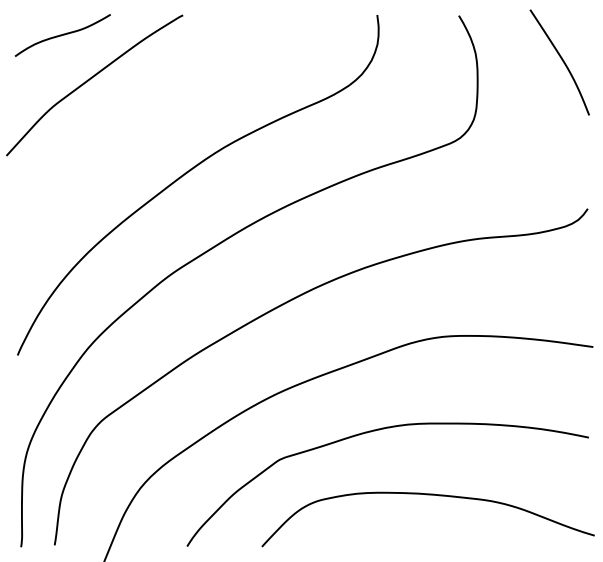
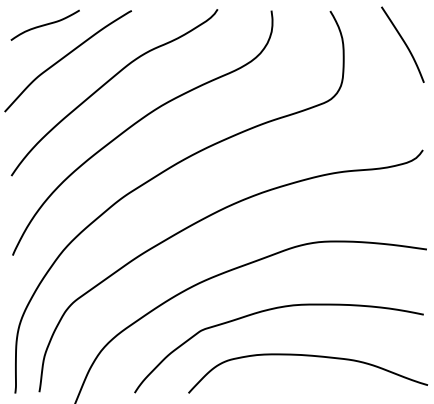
curve: (148, 116) -> (106, 83), added

